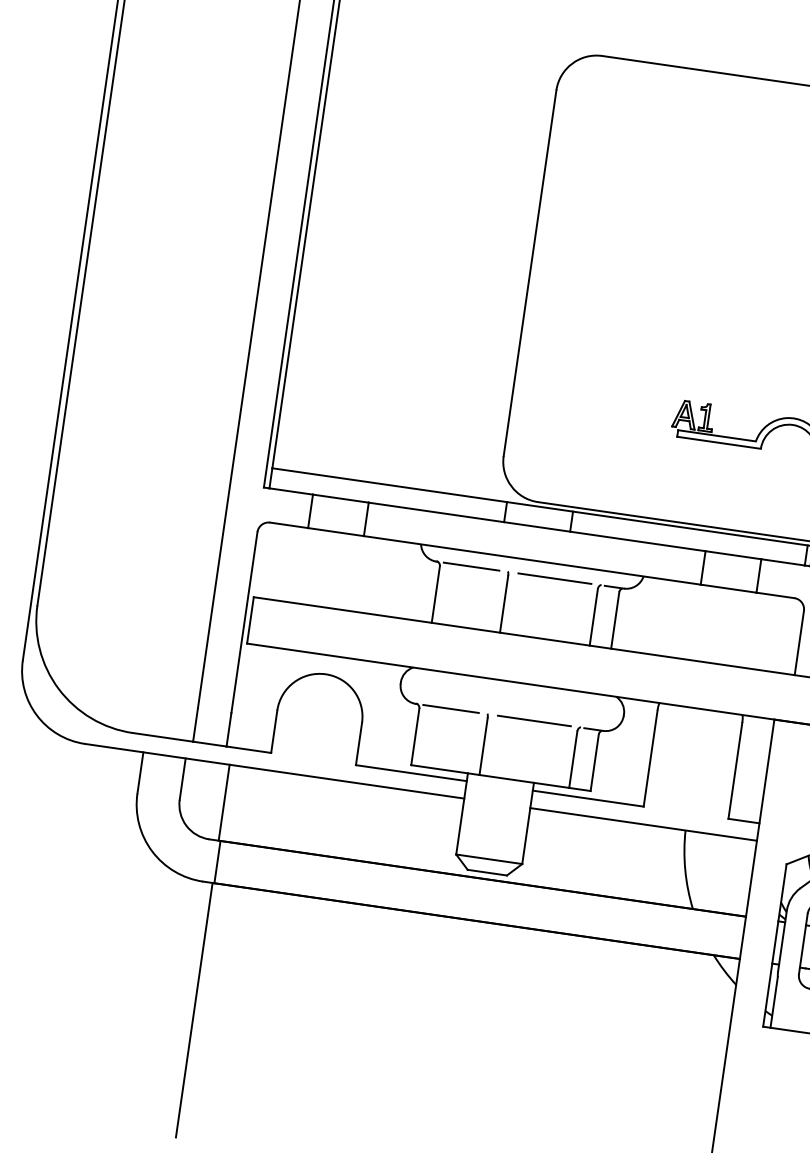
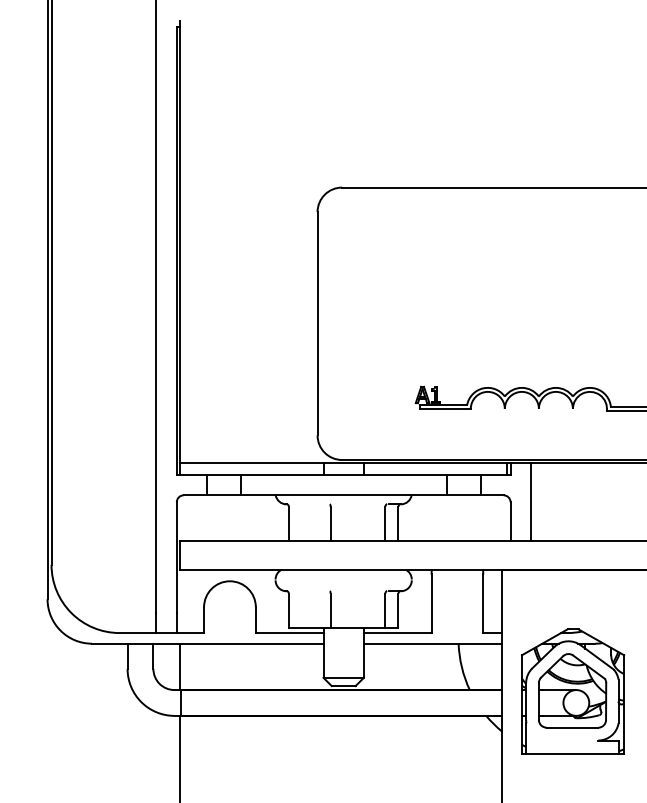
line: (470, 566) -> (307, 504), removed
line: (554, 578) -> (358, 504), removed
line: (450, 709) -> (307, 591), removed
line: (533, 721) -> (358, 591), removed

